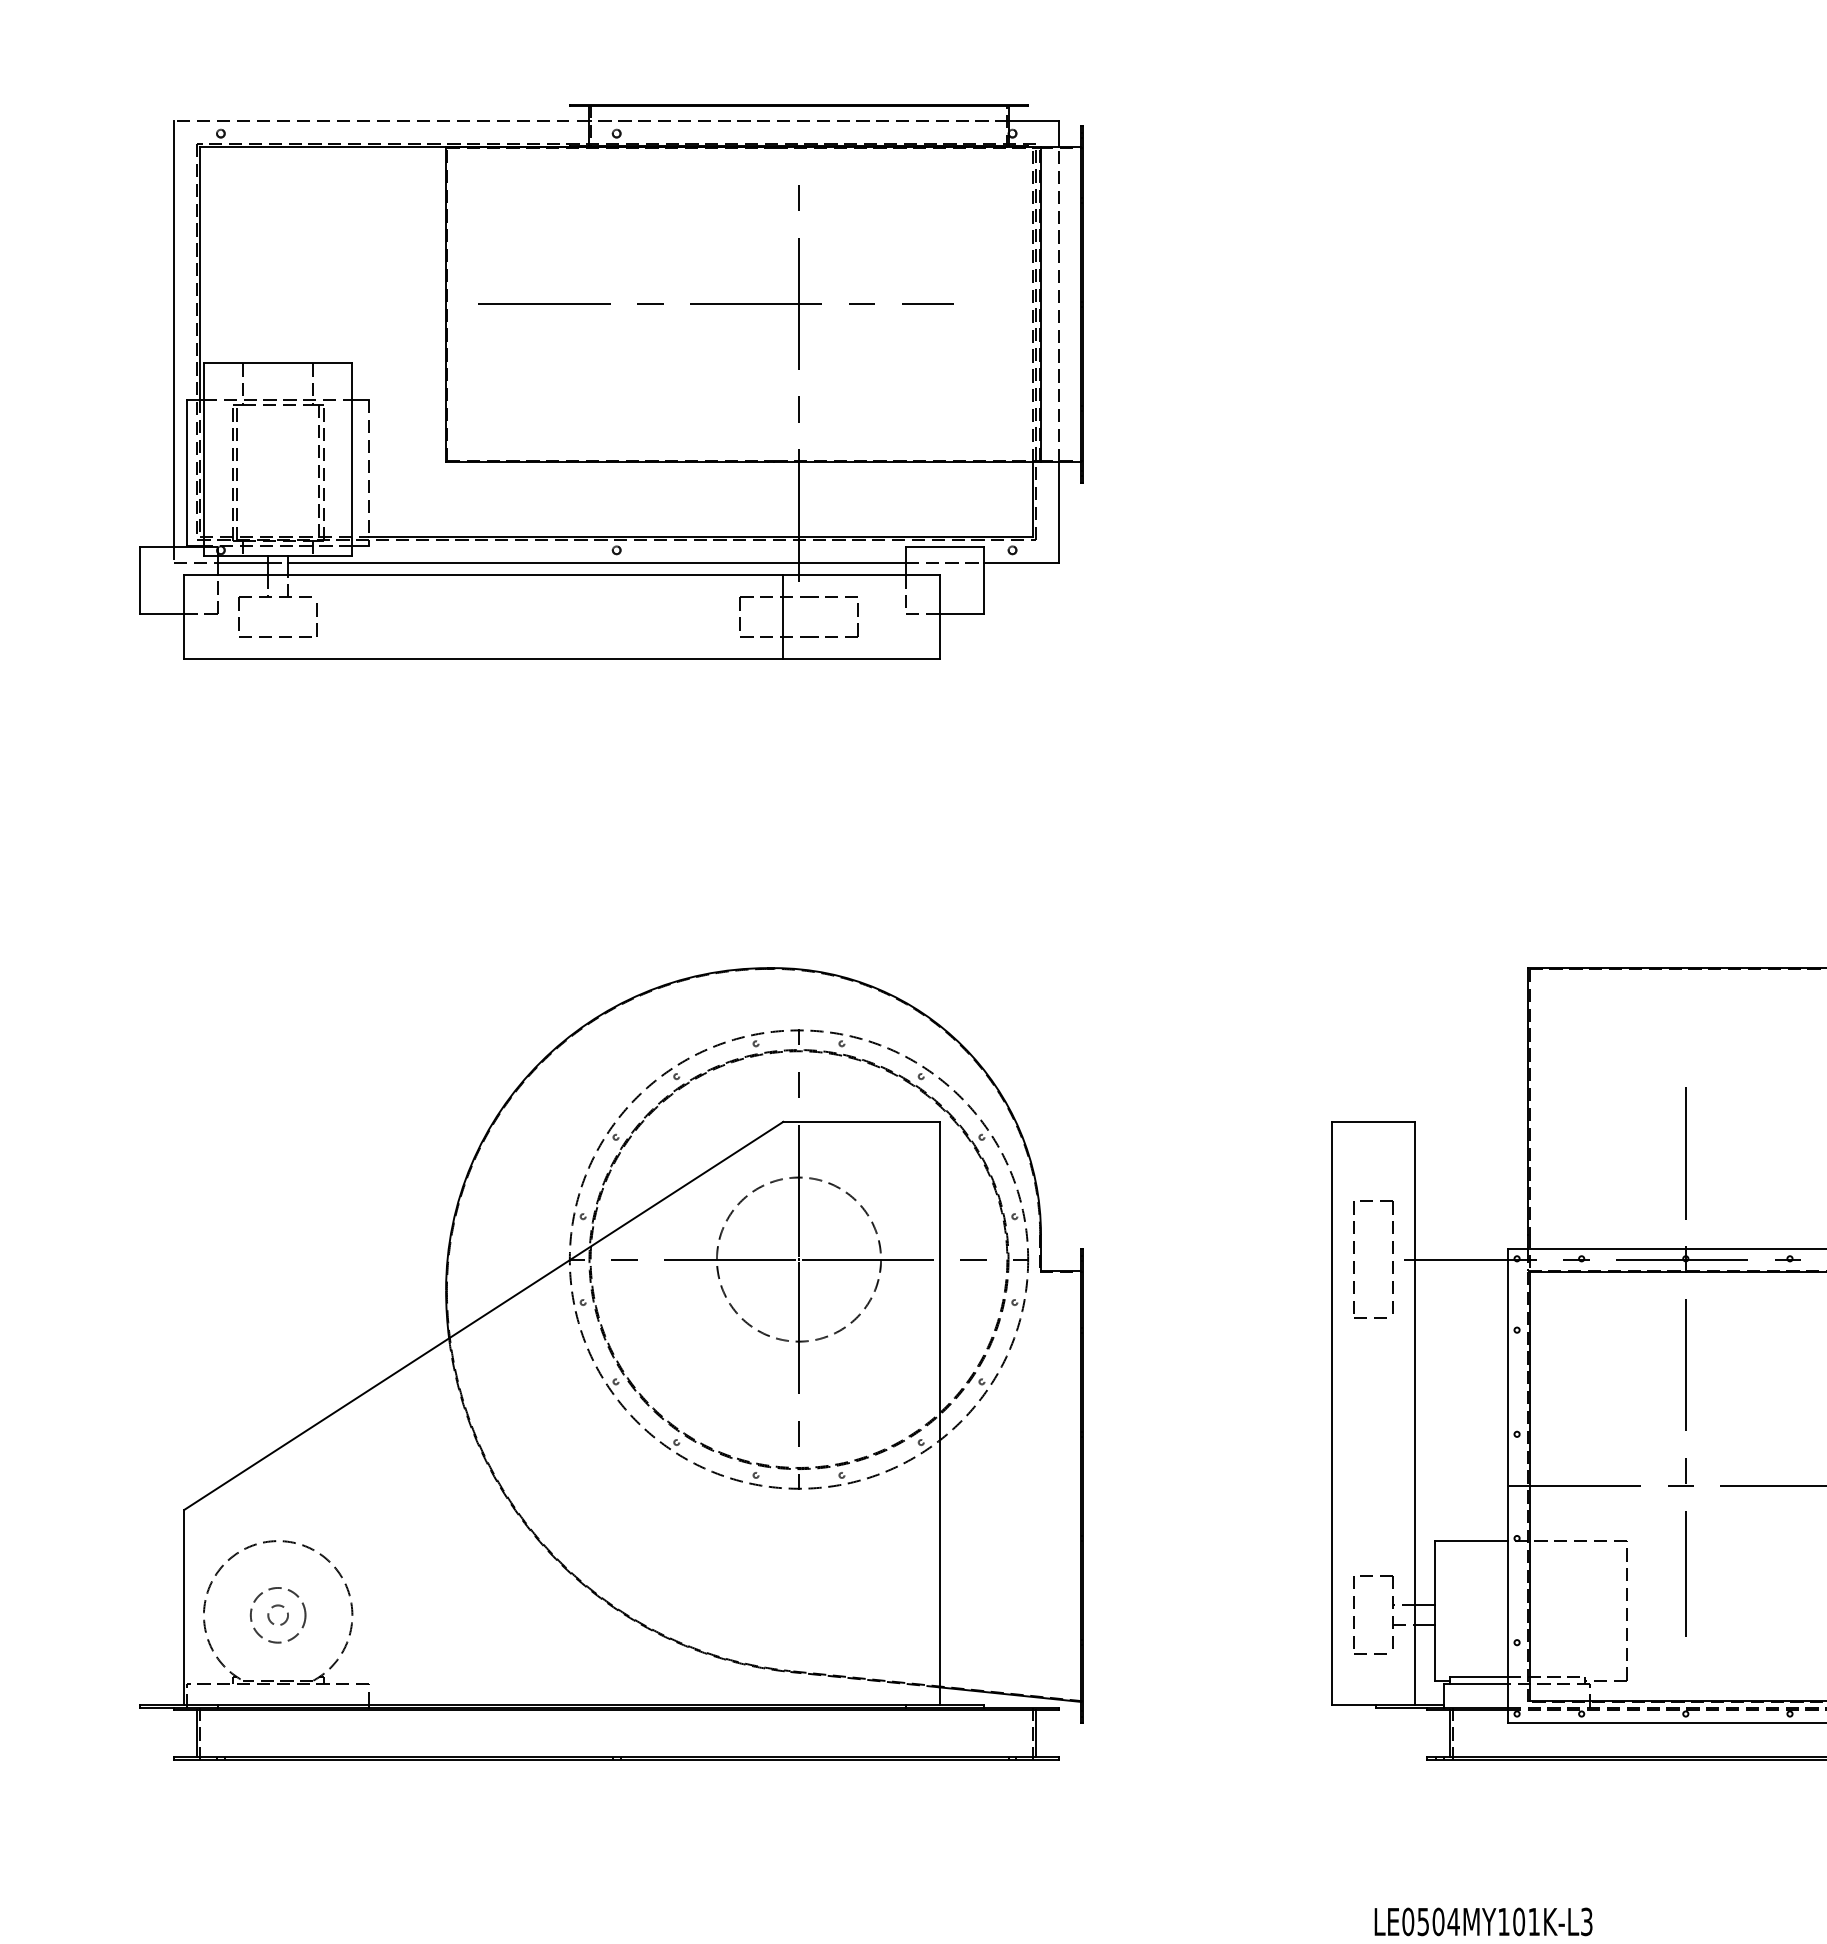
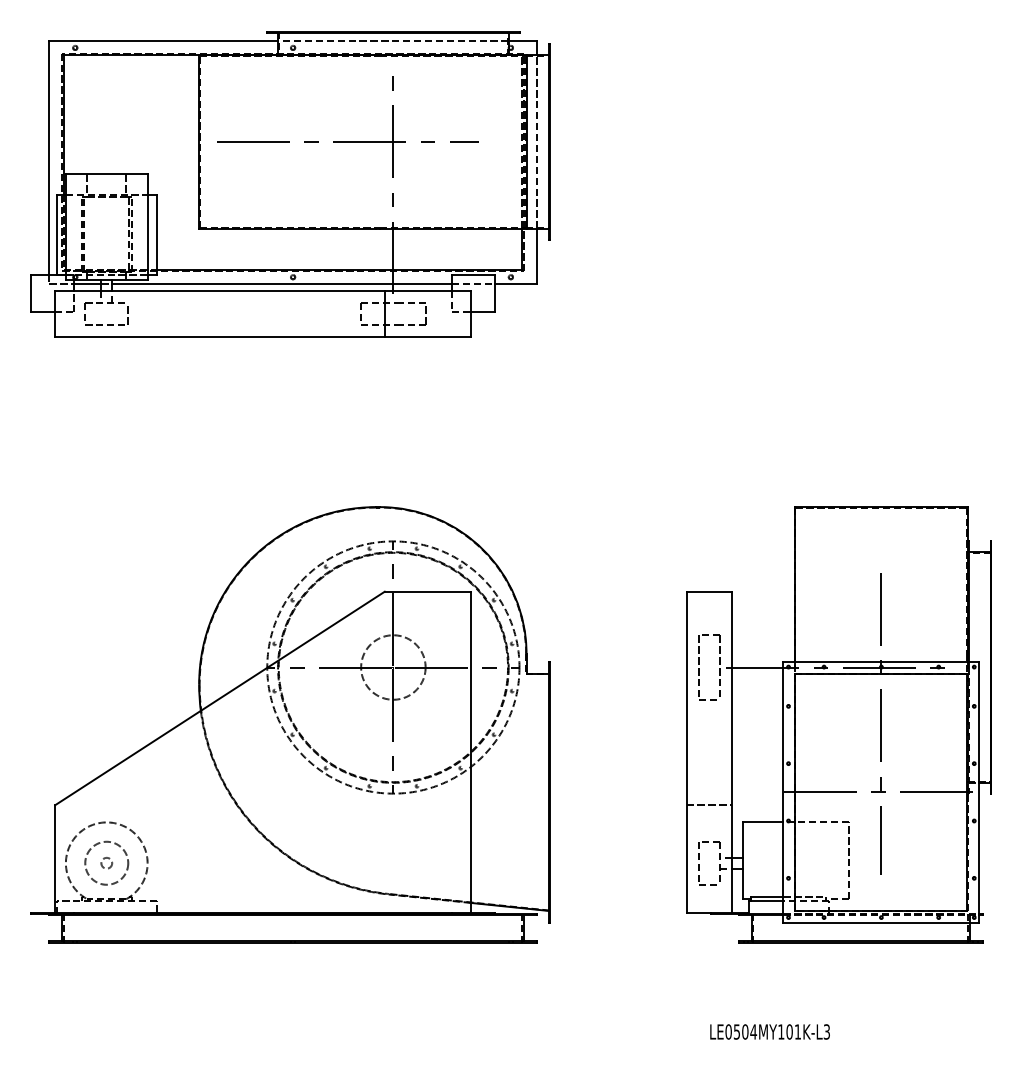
line: (381, 120) -> (163, 40), dashed -> solid
line: (368, 474) -> (156, 235), dashed -> solid
circle: (799, 1259) -> (393, 667), size x0.71
line: (1373, 1510) -> (709, 805), added
circle: (277, 1613) -> (106, 862), size x1.43

